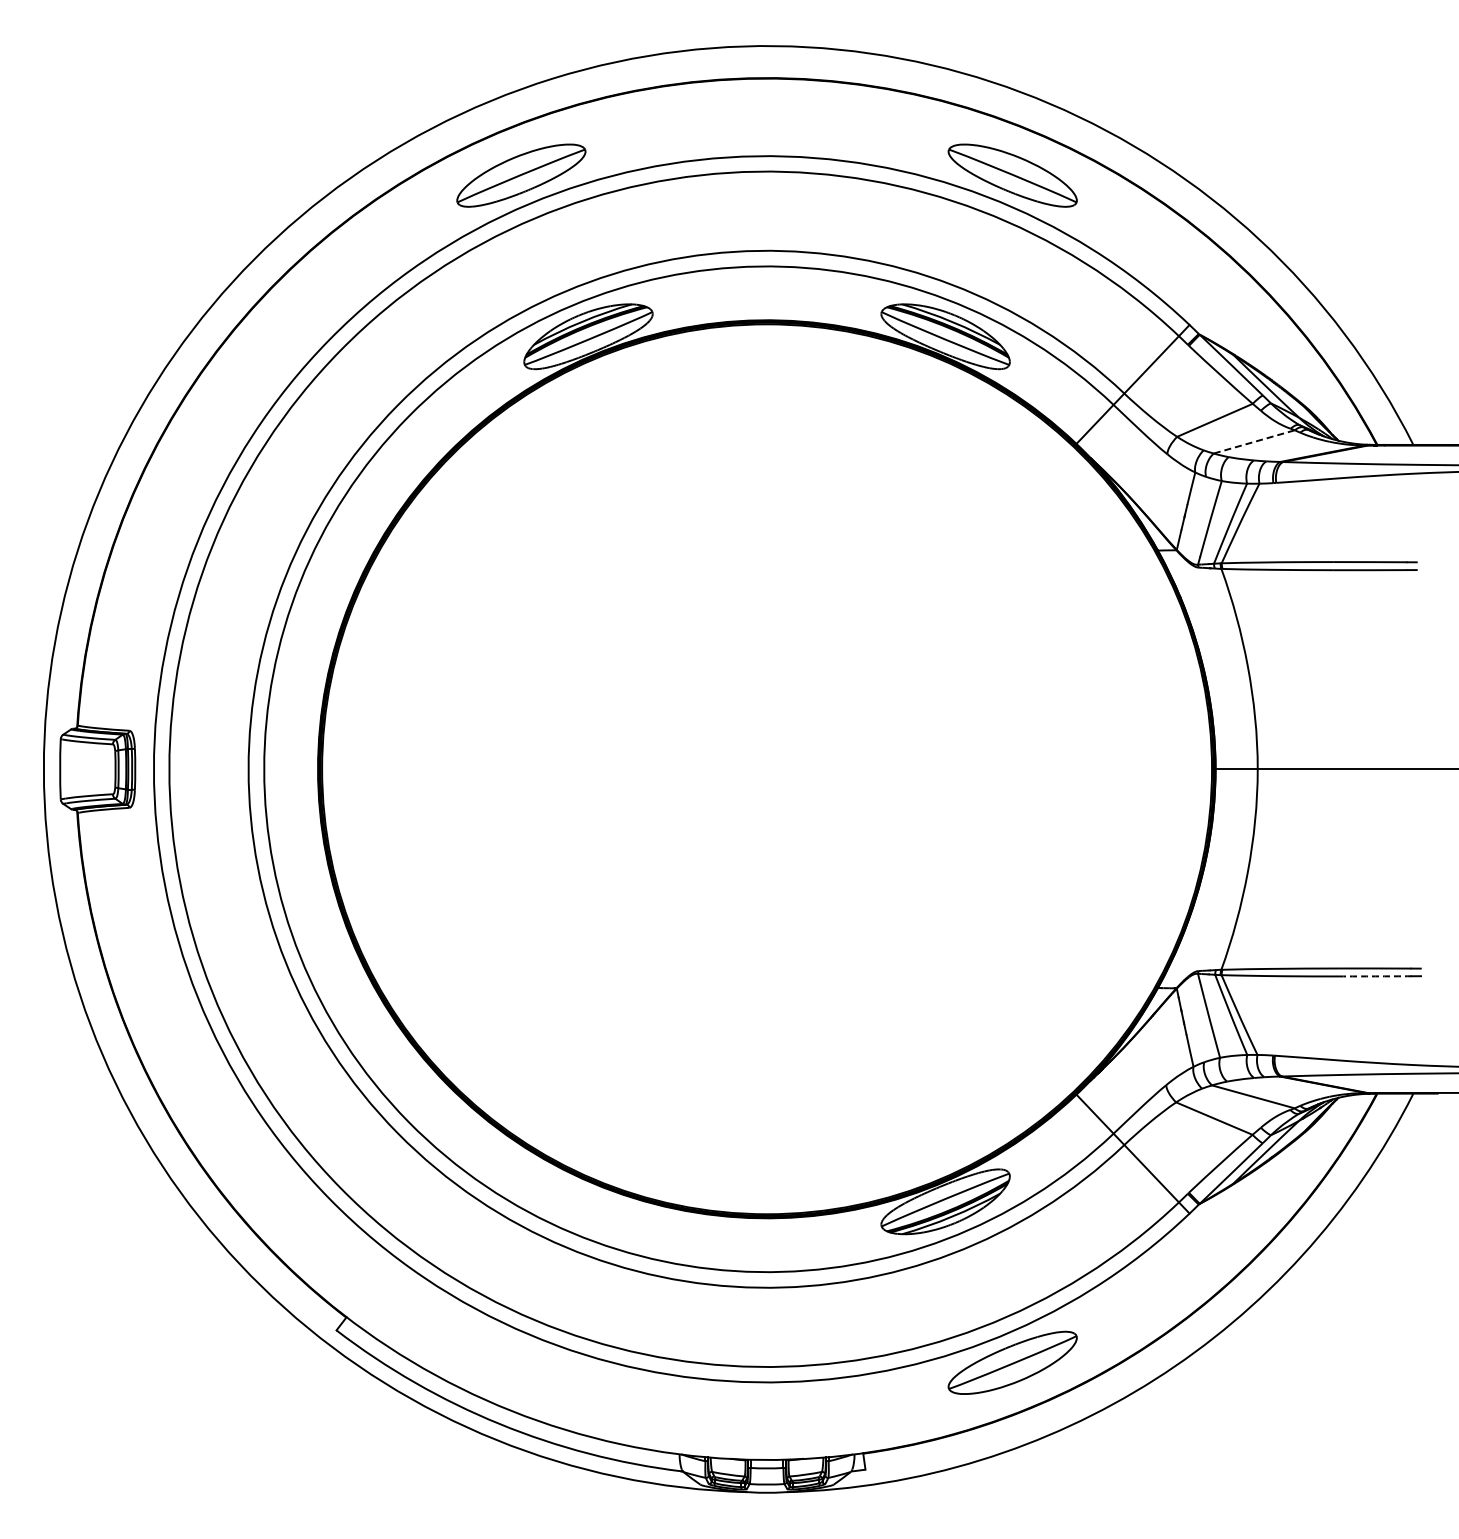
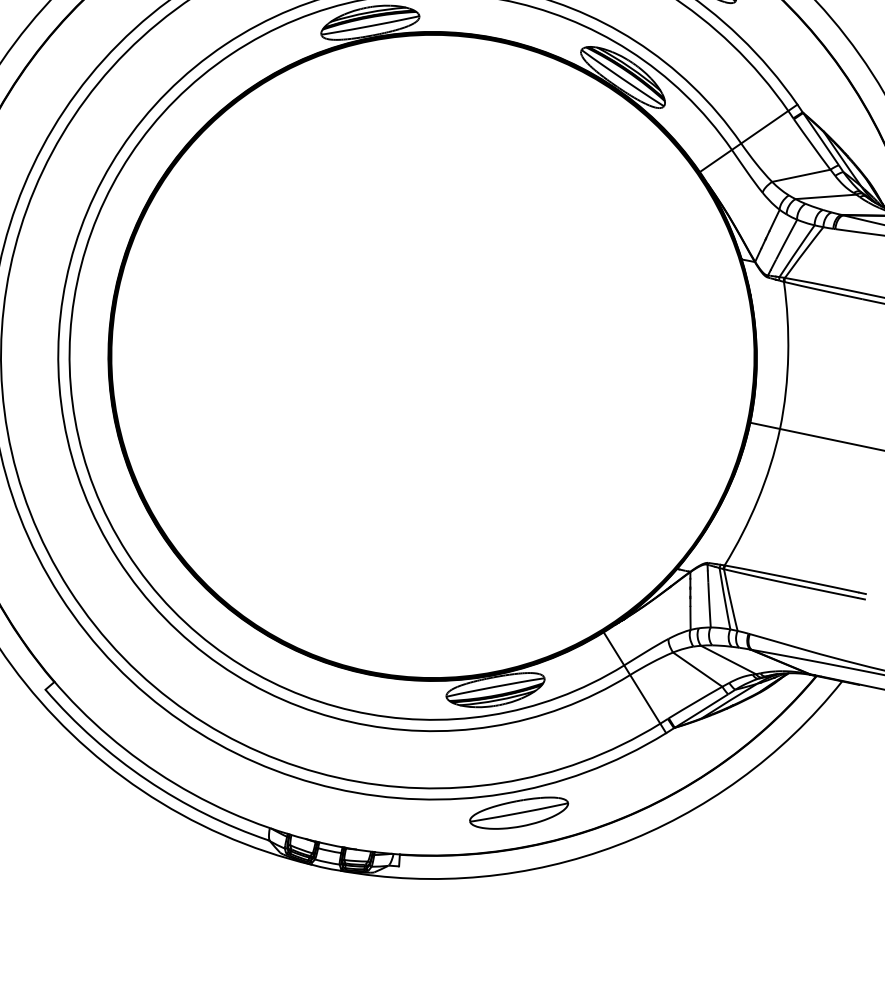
line: (1254, 441) -> (826, 196), dashed -> solid
arc: (1375, 976) -> (832, 592), dashed -> solid

